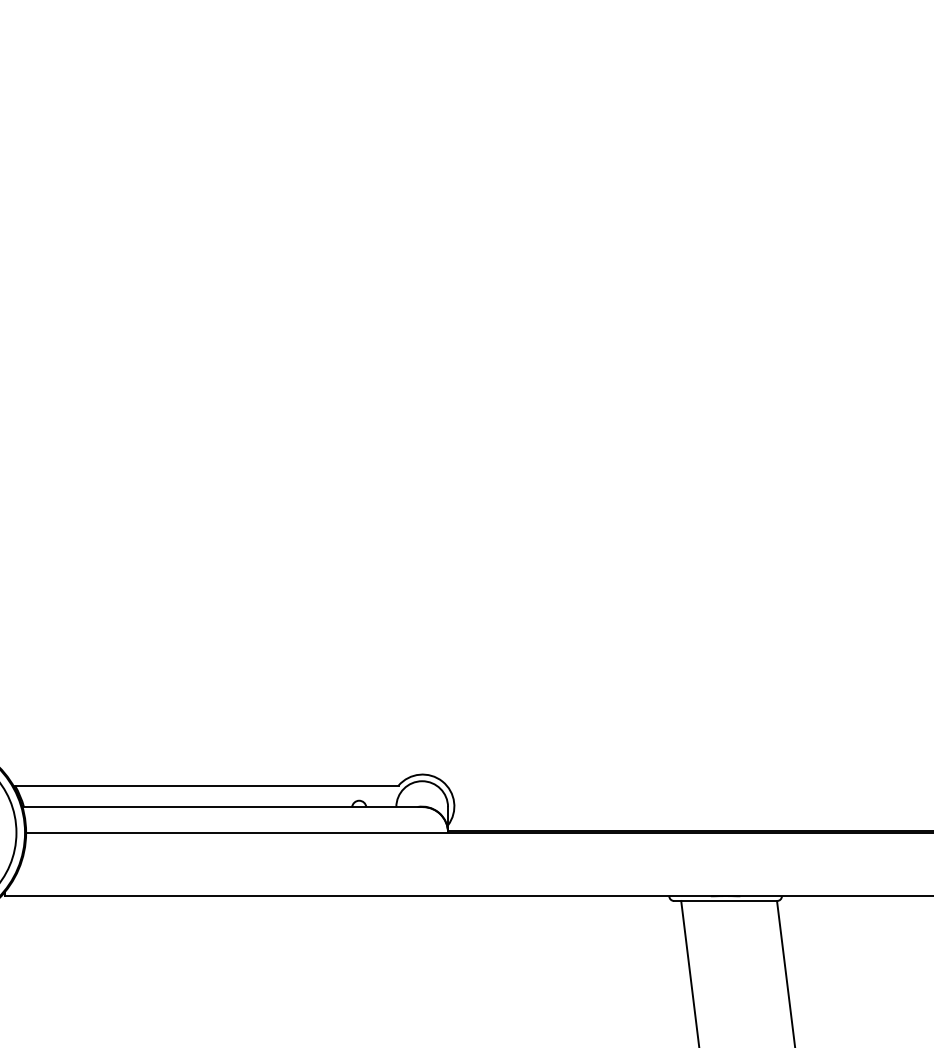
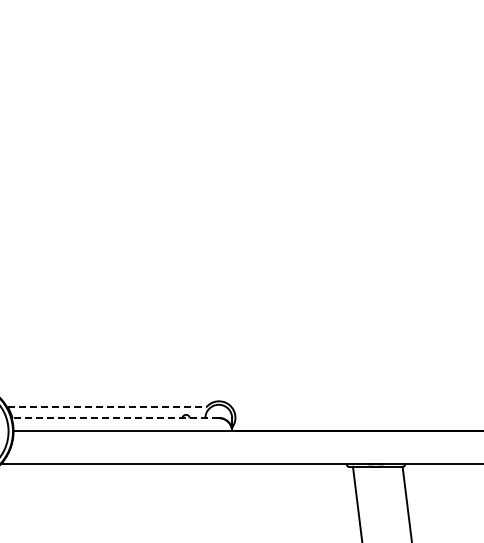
line: (207, 786) -> (107, 407), solid -> dashed
line: (222, 807) -> (115, 418), solid -> dashed

